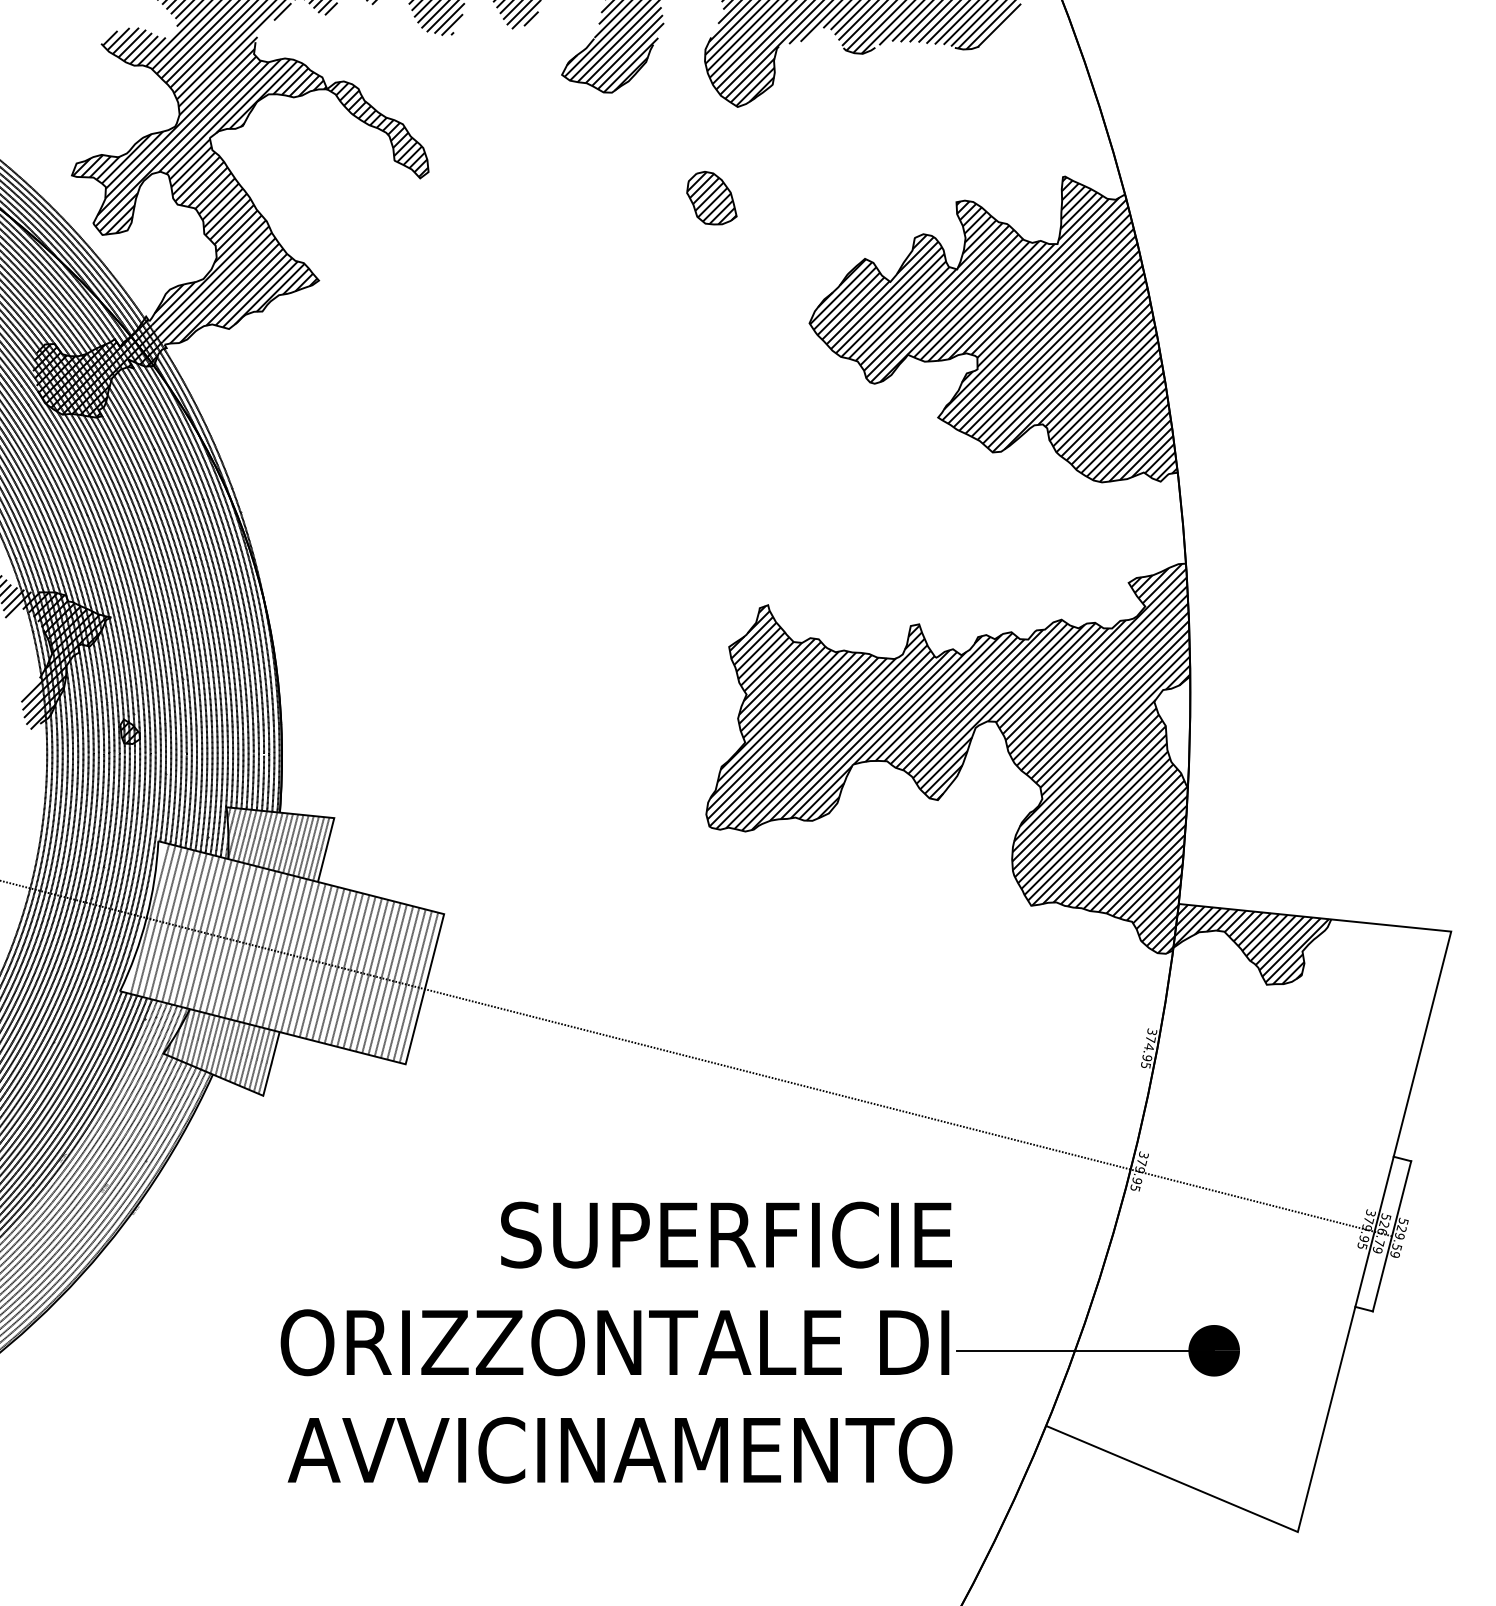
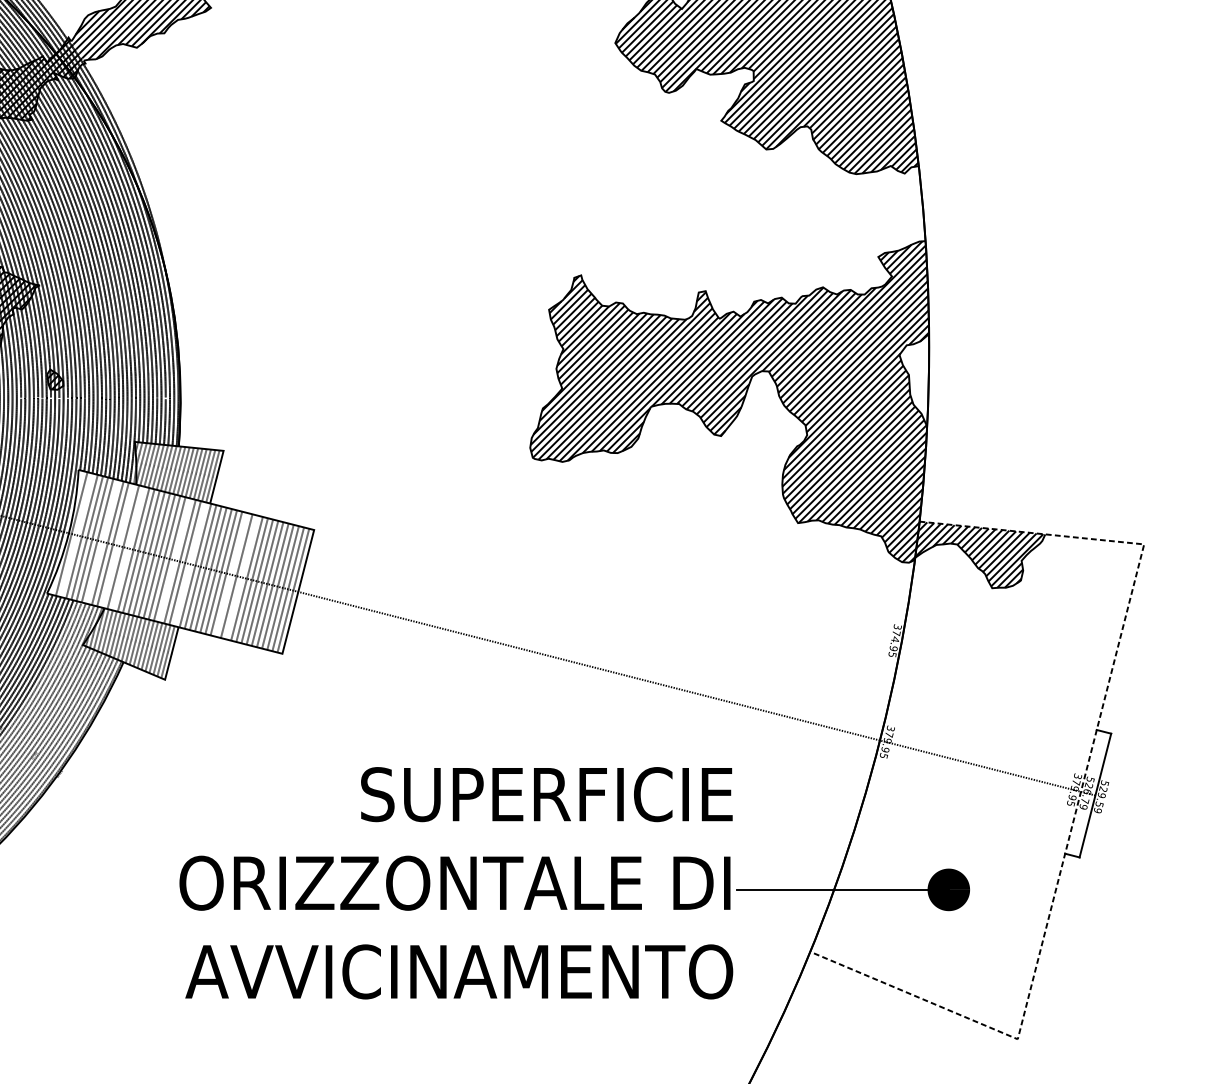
line: (156, 920) -> (77, 535), removed
line: (187, 928) -> (102, 541), removed
line: (206, 933) -> (118, 545), removed
line: (218, 936) -> (128, 548), removed
line: (274, 950) -> (174, 559), removed
line: (293, 955) -> (189, 564), removed
line: (343, 968) -> (231, 574), removed
line: (356, 971) -> (241, 577), removed
line: (1374, 1231) -> (1080, 791), solid -> dashed

